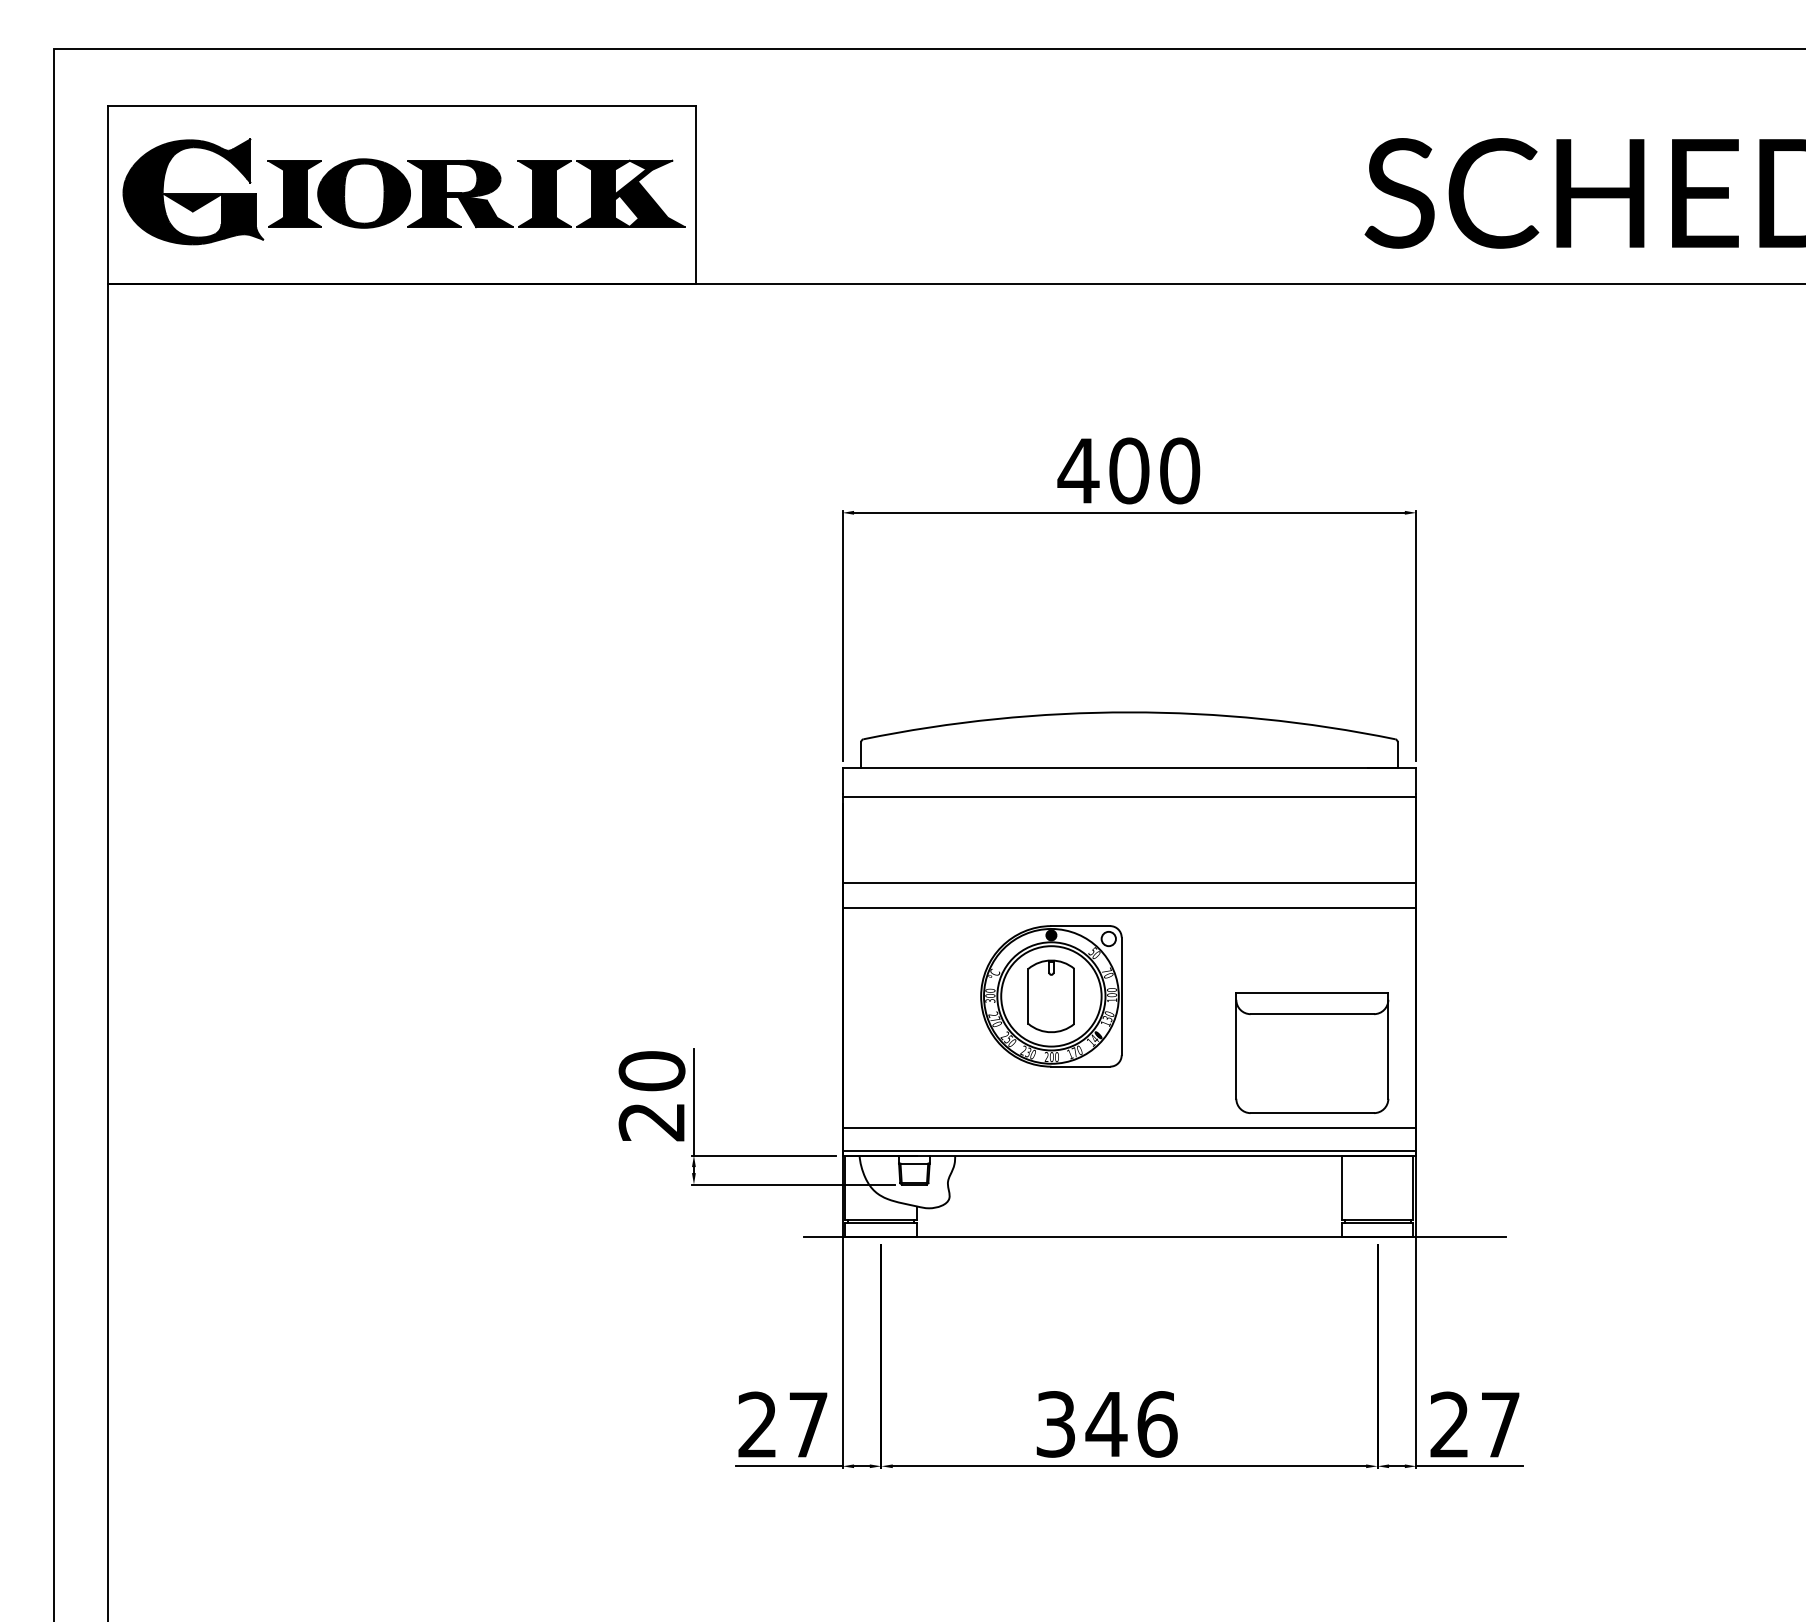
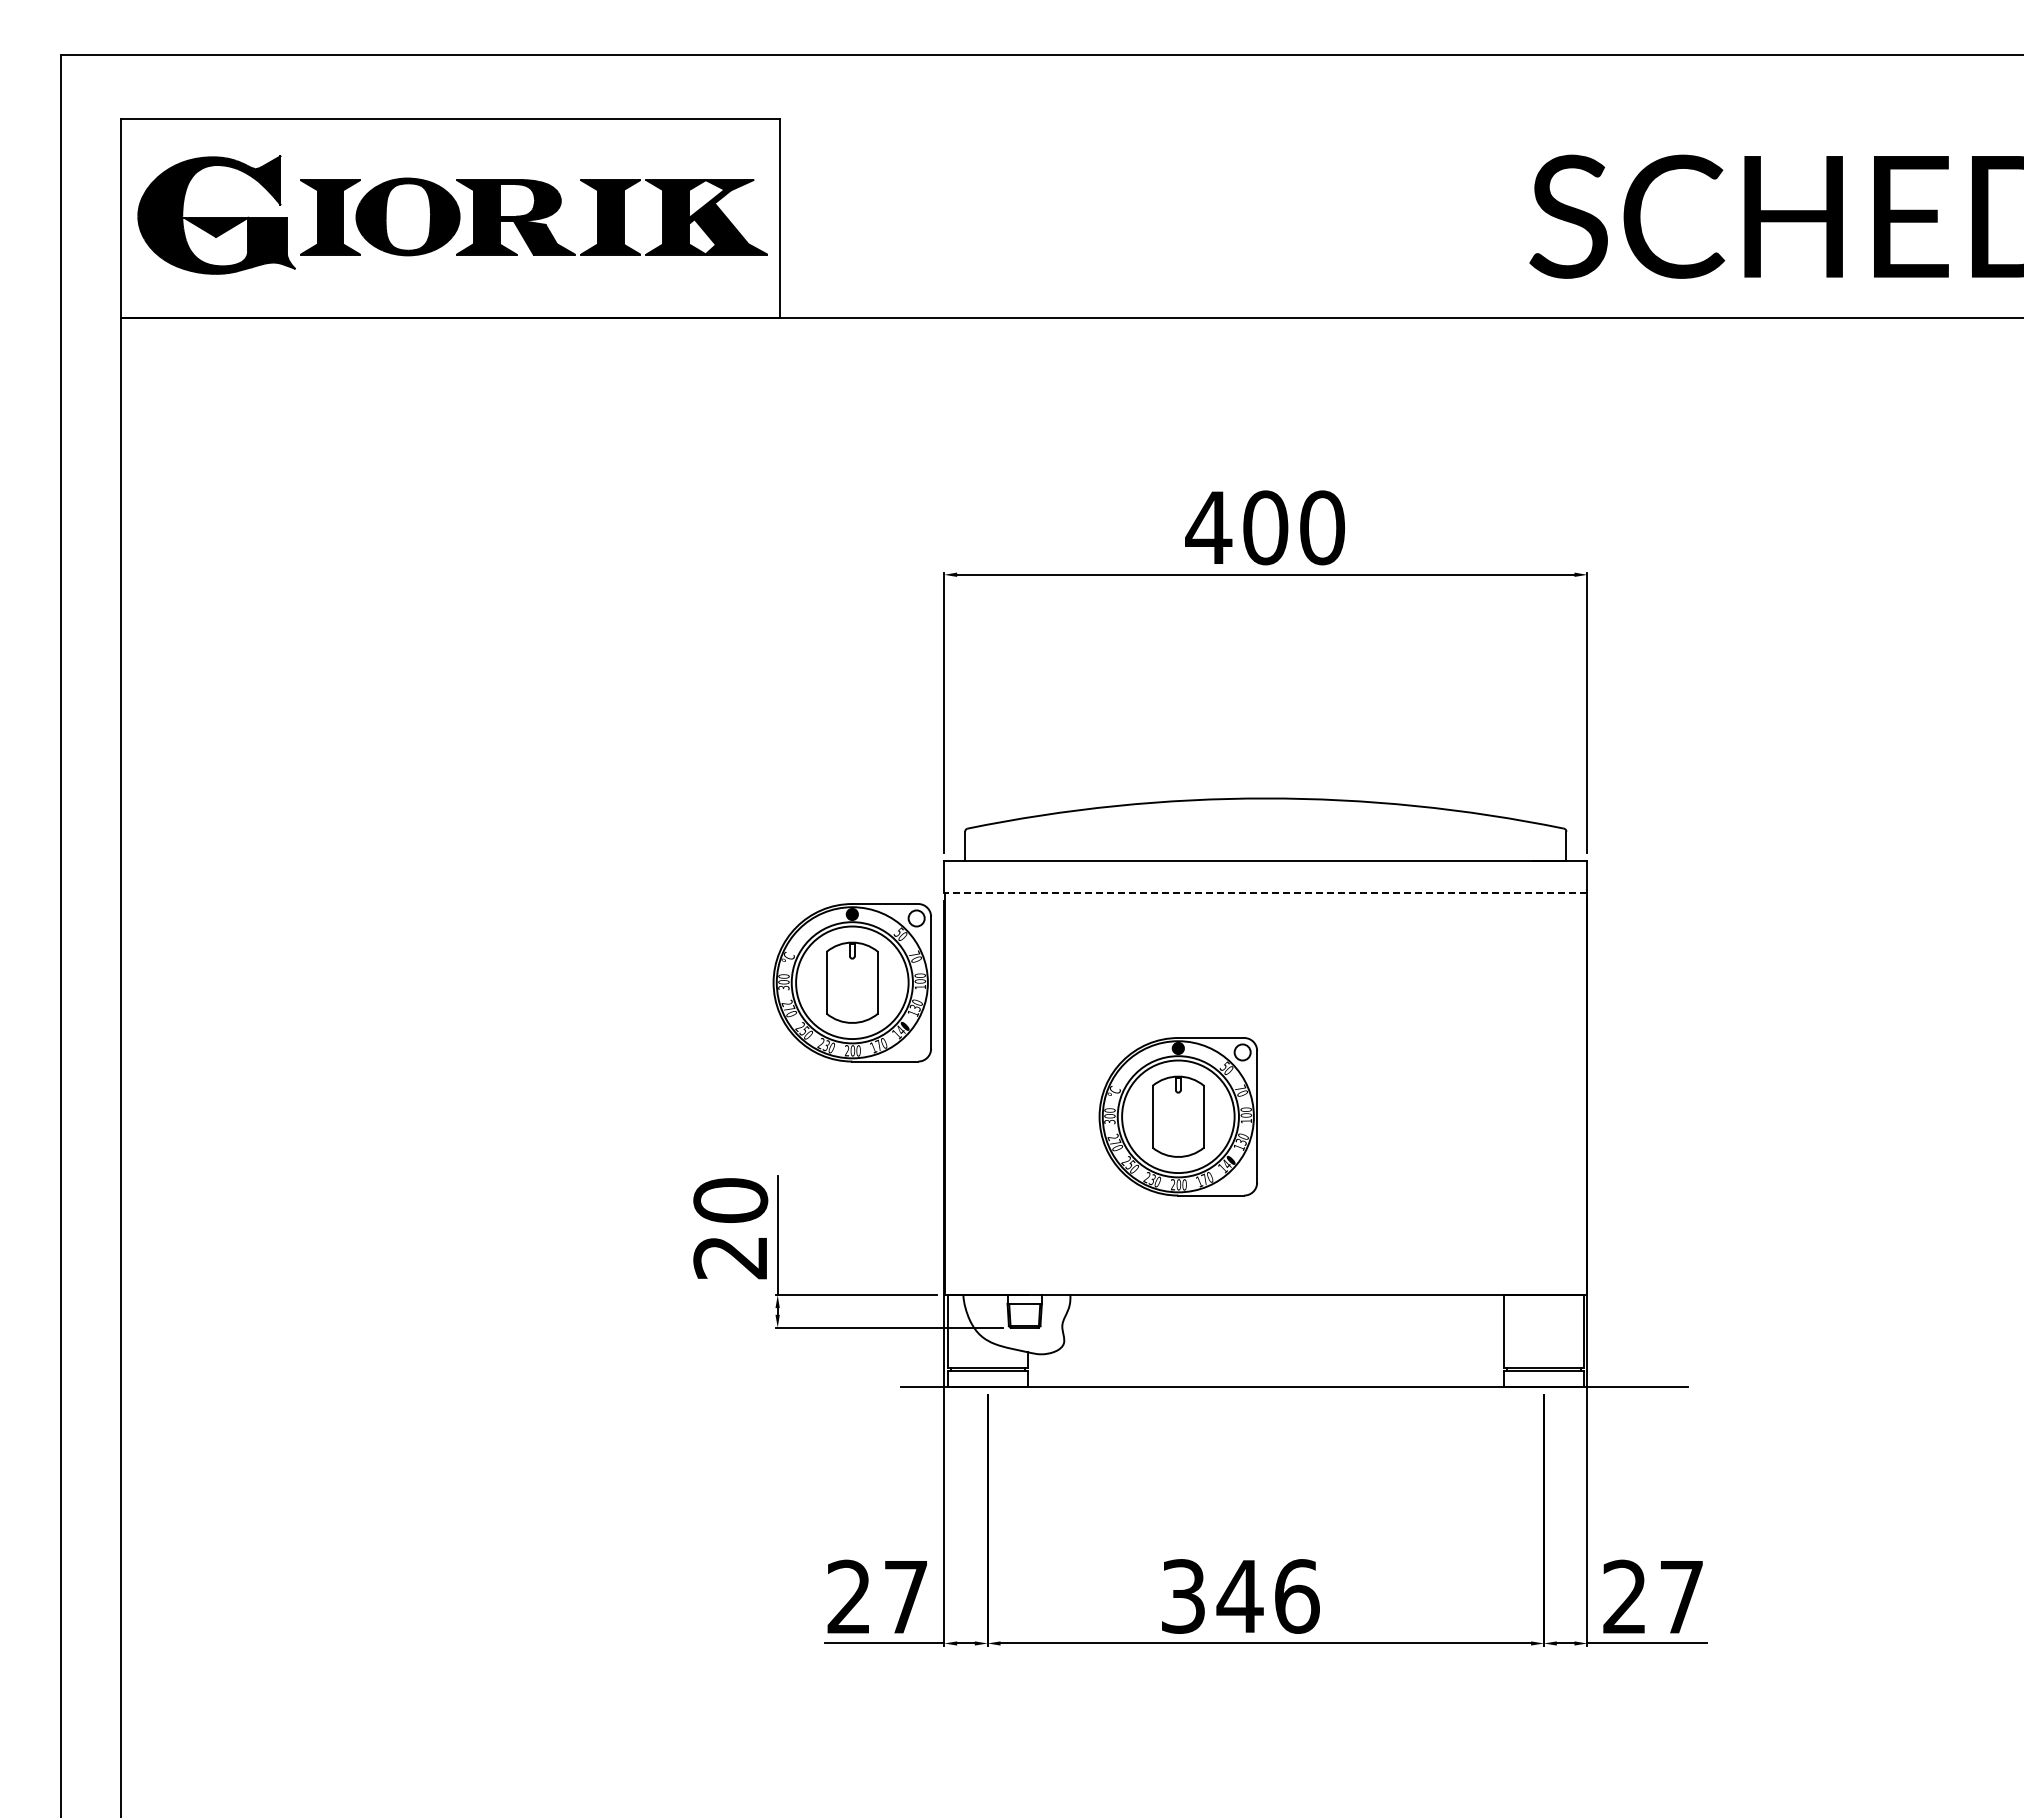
line: (1129, 797) -> (1265, 893), solid -> dashed
part: (759, 876) -> (851, 982), added
line: (1129, 882) -> (1265, 989), removed
line: (1129, 907) -> (1265, 1017), removed
part: (1312, 1053) -> (1470, 1180), removed
line: (1129, 1127) -> (1265, 1263), removed
line: (1129, 1151) -> (1265, 1290), removed

